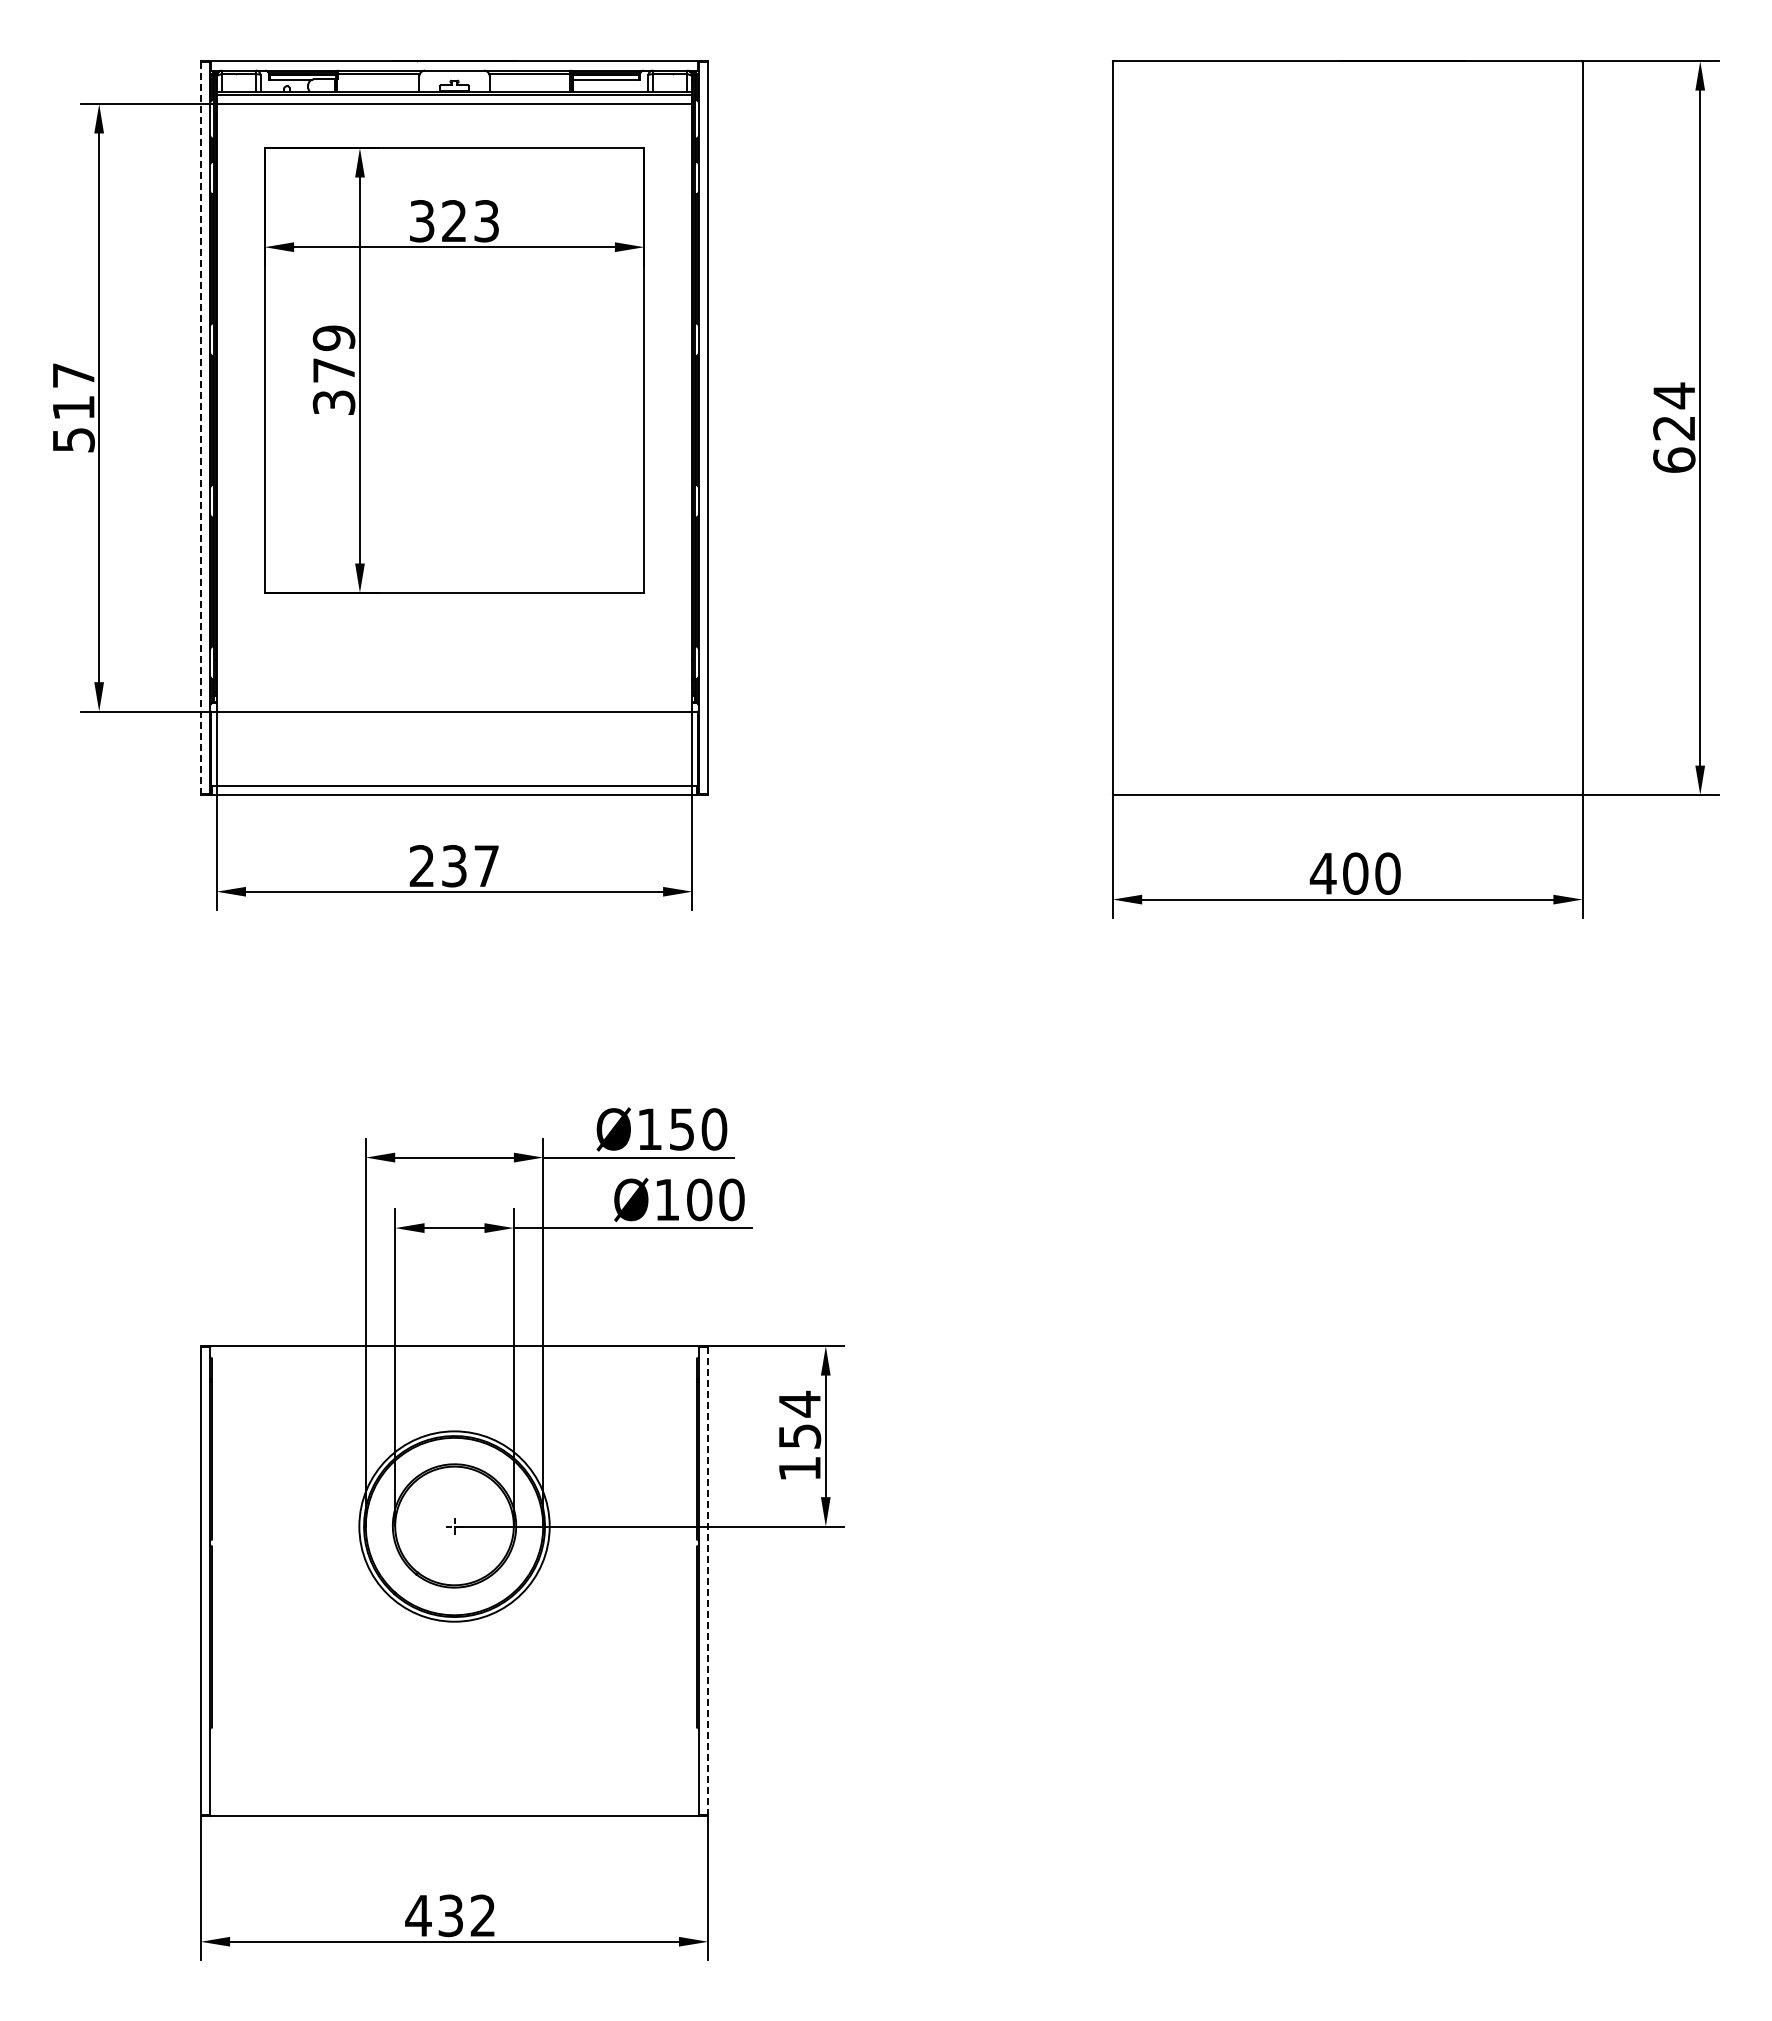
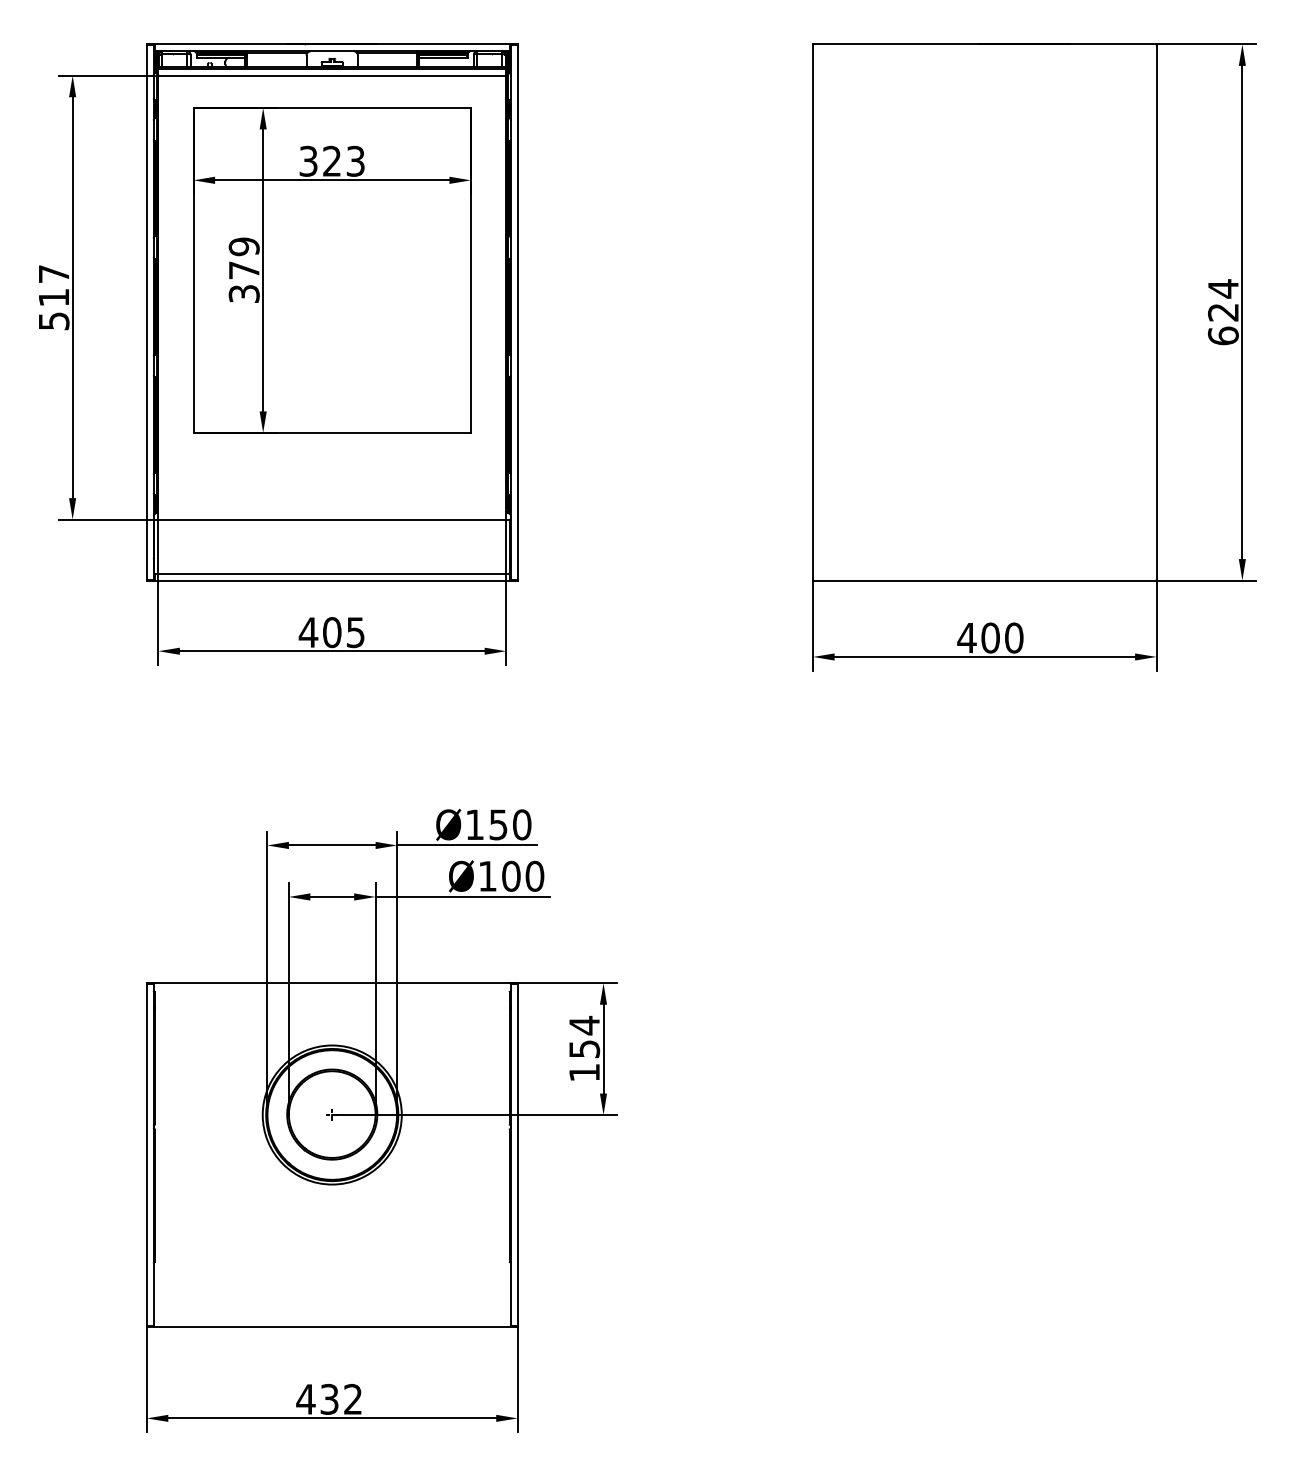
line: (200, 428) -> (146, 312), dashed -> solid
text: (453, 866) -> (331, 632), 237 -> 405
line: (708, 1581) -> (517, 1155), dashed -> solid

